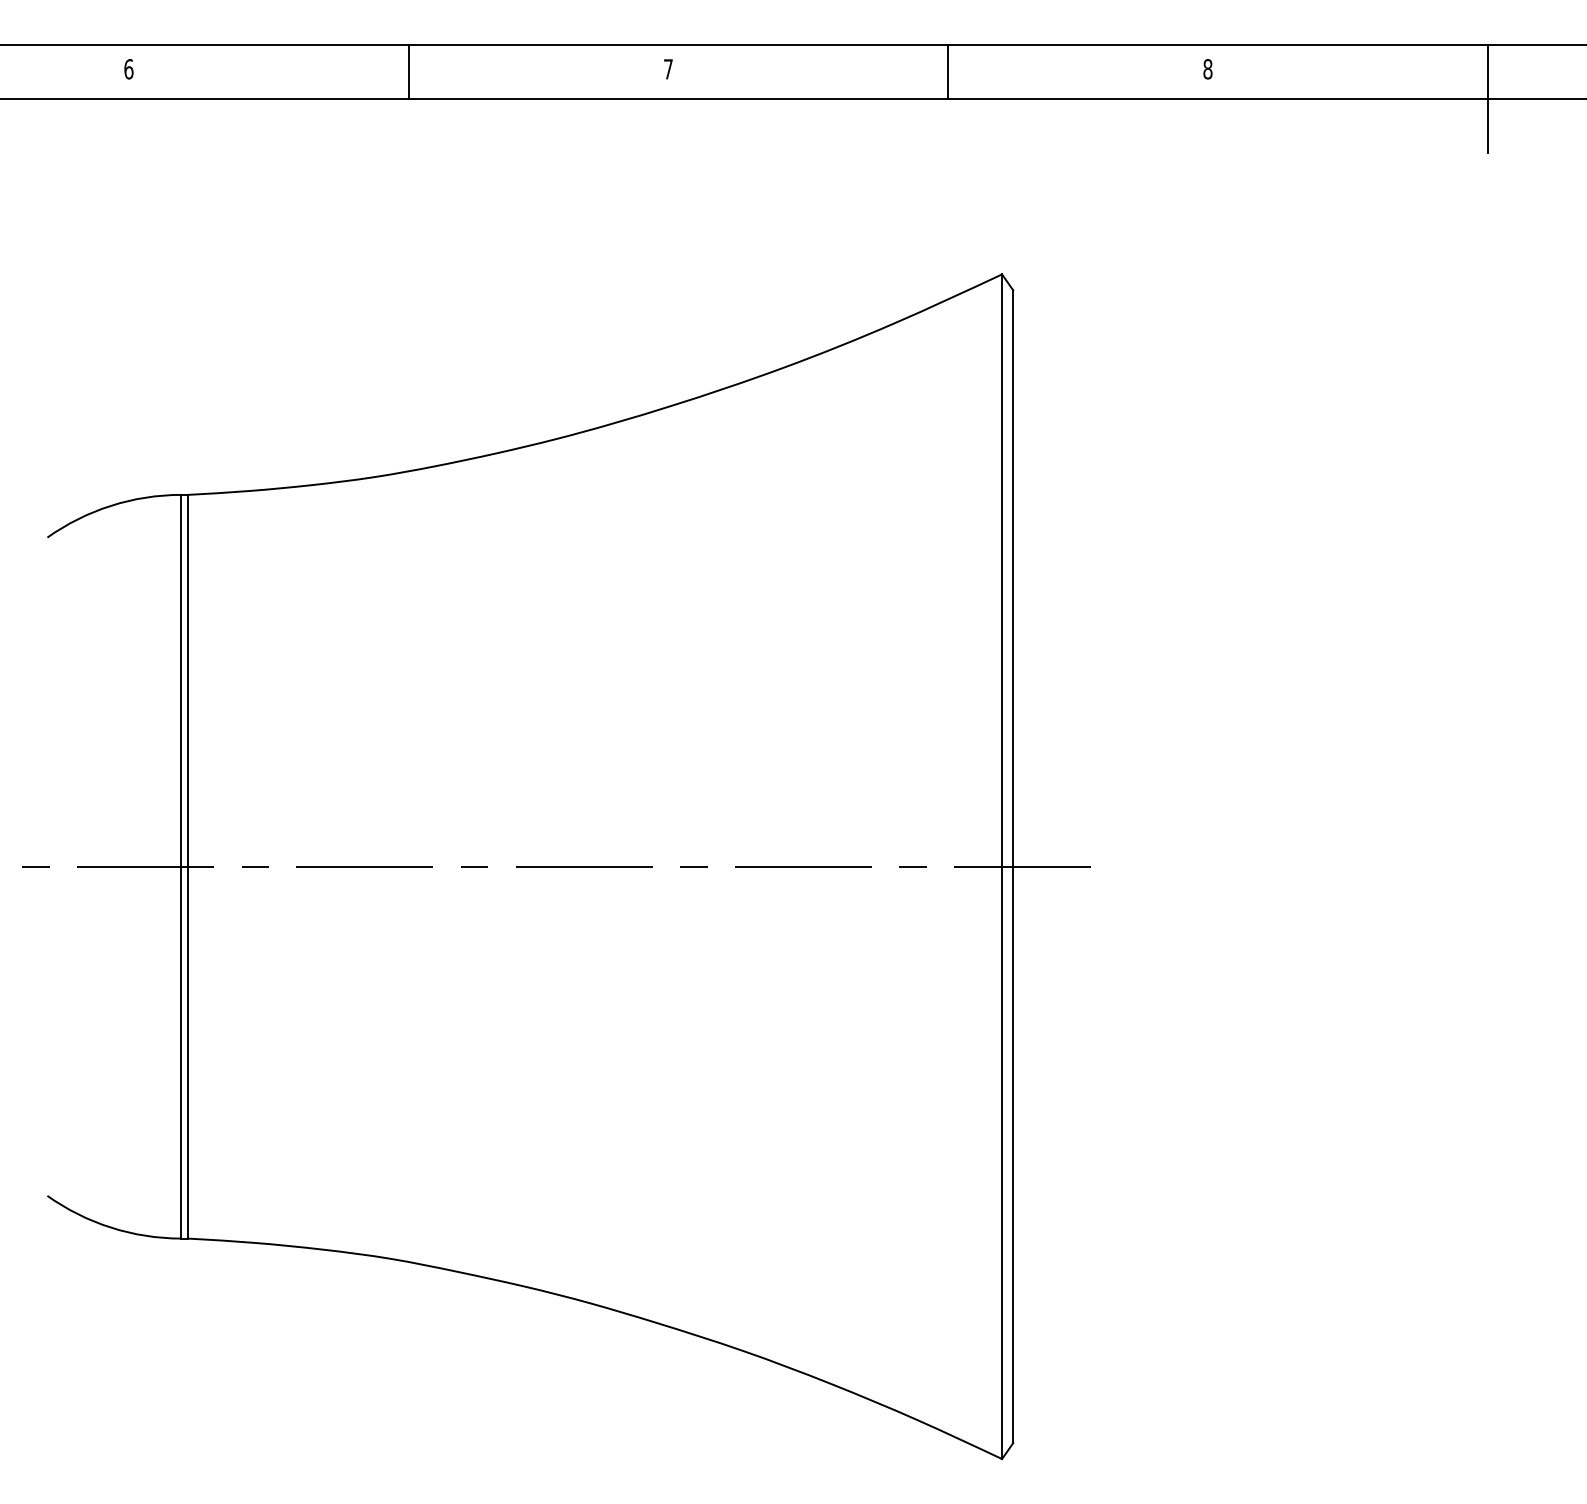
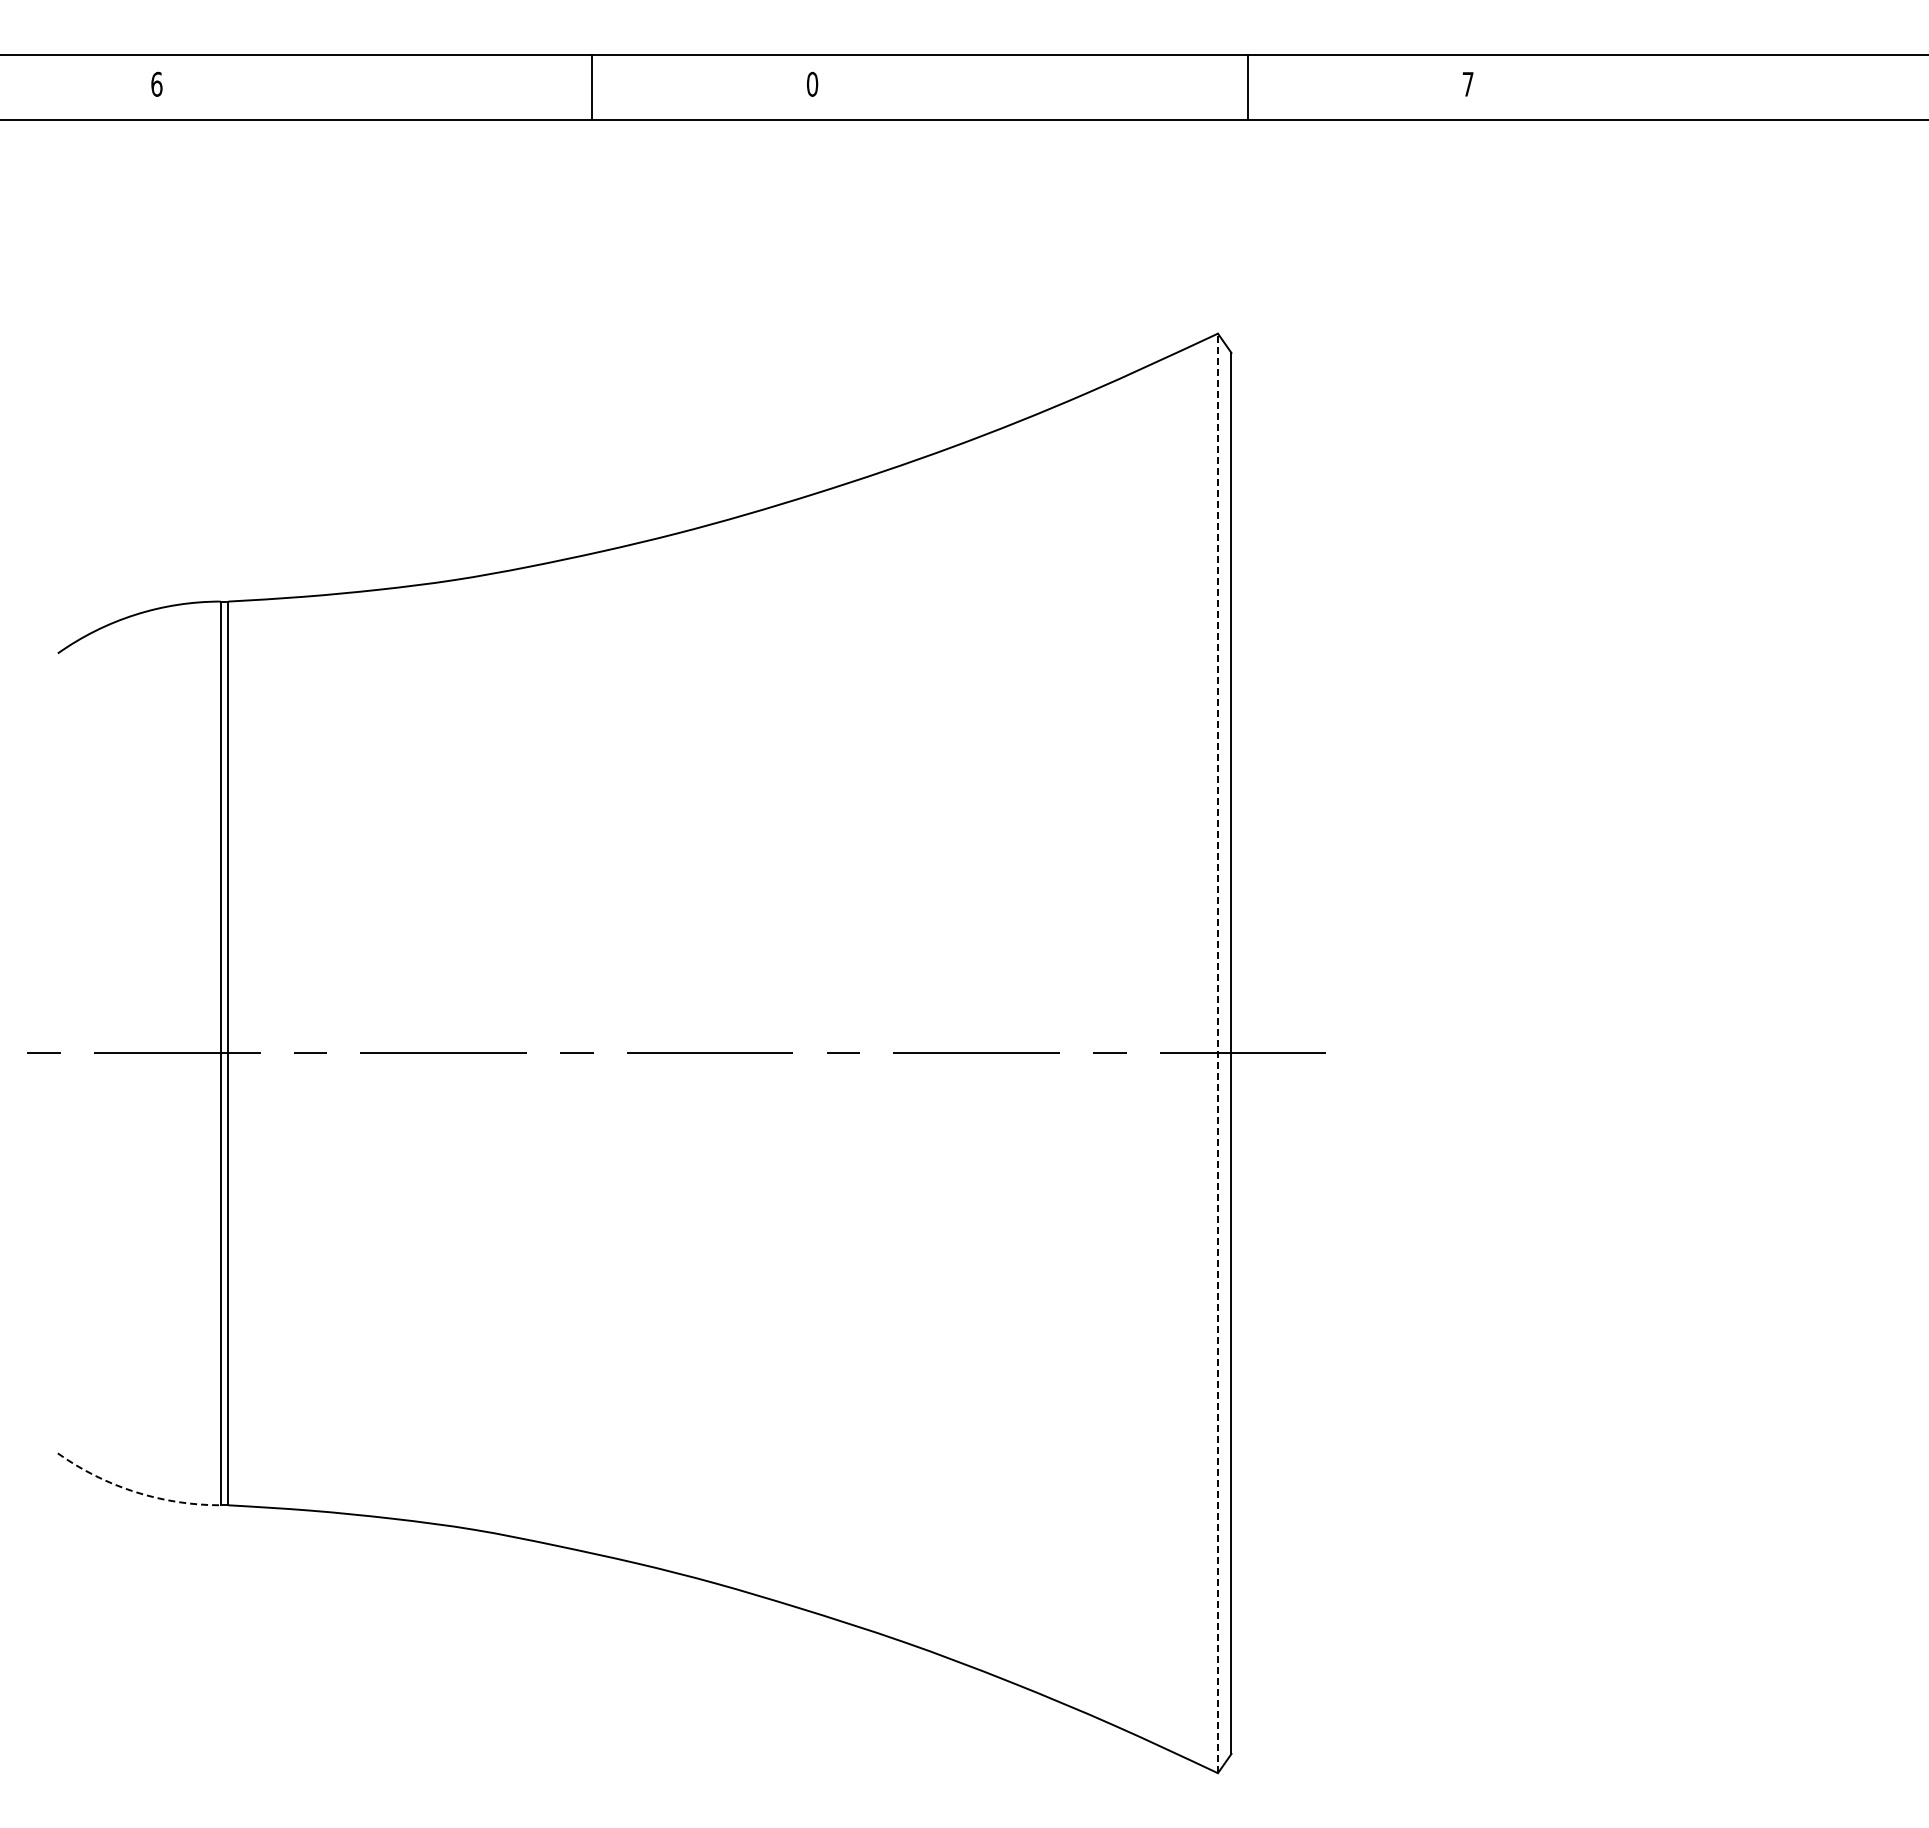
text: (668, 68) -> (812, 83), 7 -> 0
text: (1207, 68) -> (1467, 83), 8 -> 7
line: (409, 71) -> (592, 87), moved
line: (948, 71) -> (1247, 87), moved
line: (1488, 98) -> (1808, 119), removed
line: (1001, 866) -> (1217, 1053), solid -> dashed
arc: (111, 1228) -> (135, 1492), solid -> dashed

